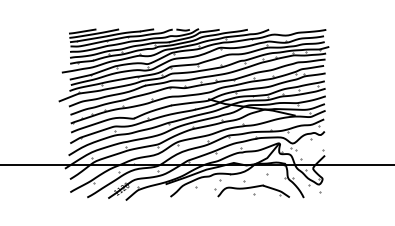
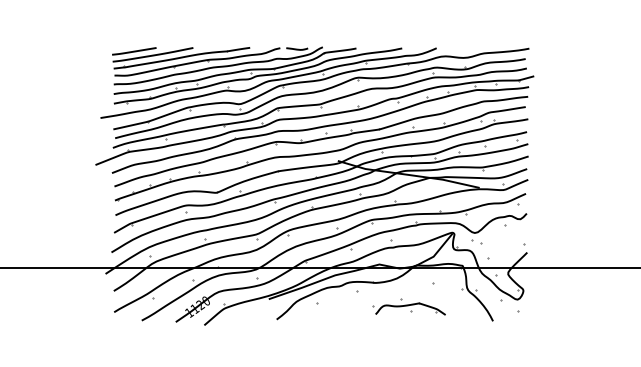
part: (251, 188) -> (408, 305), size x0.6

